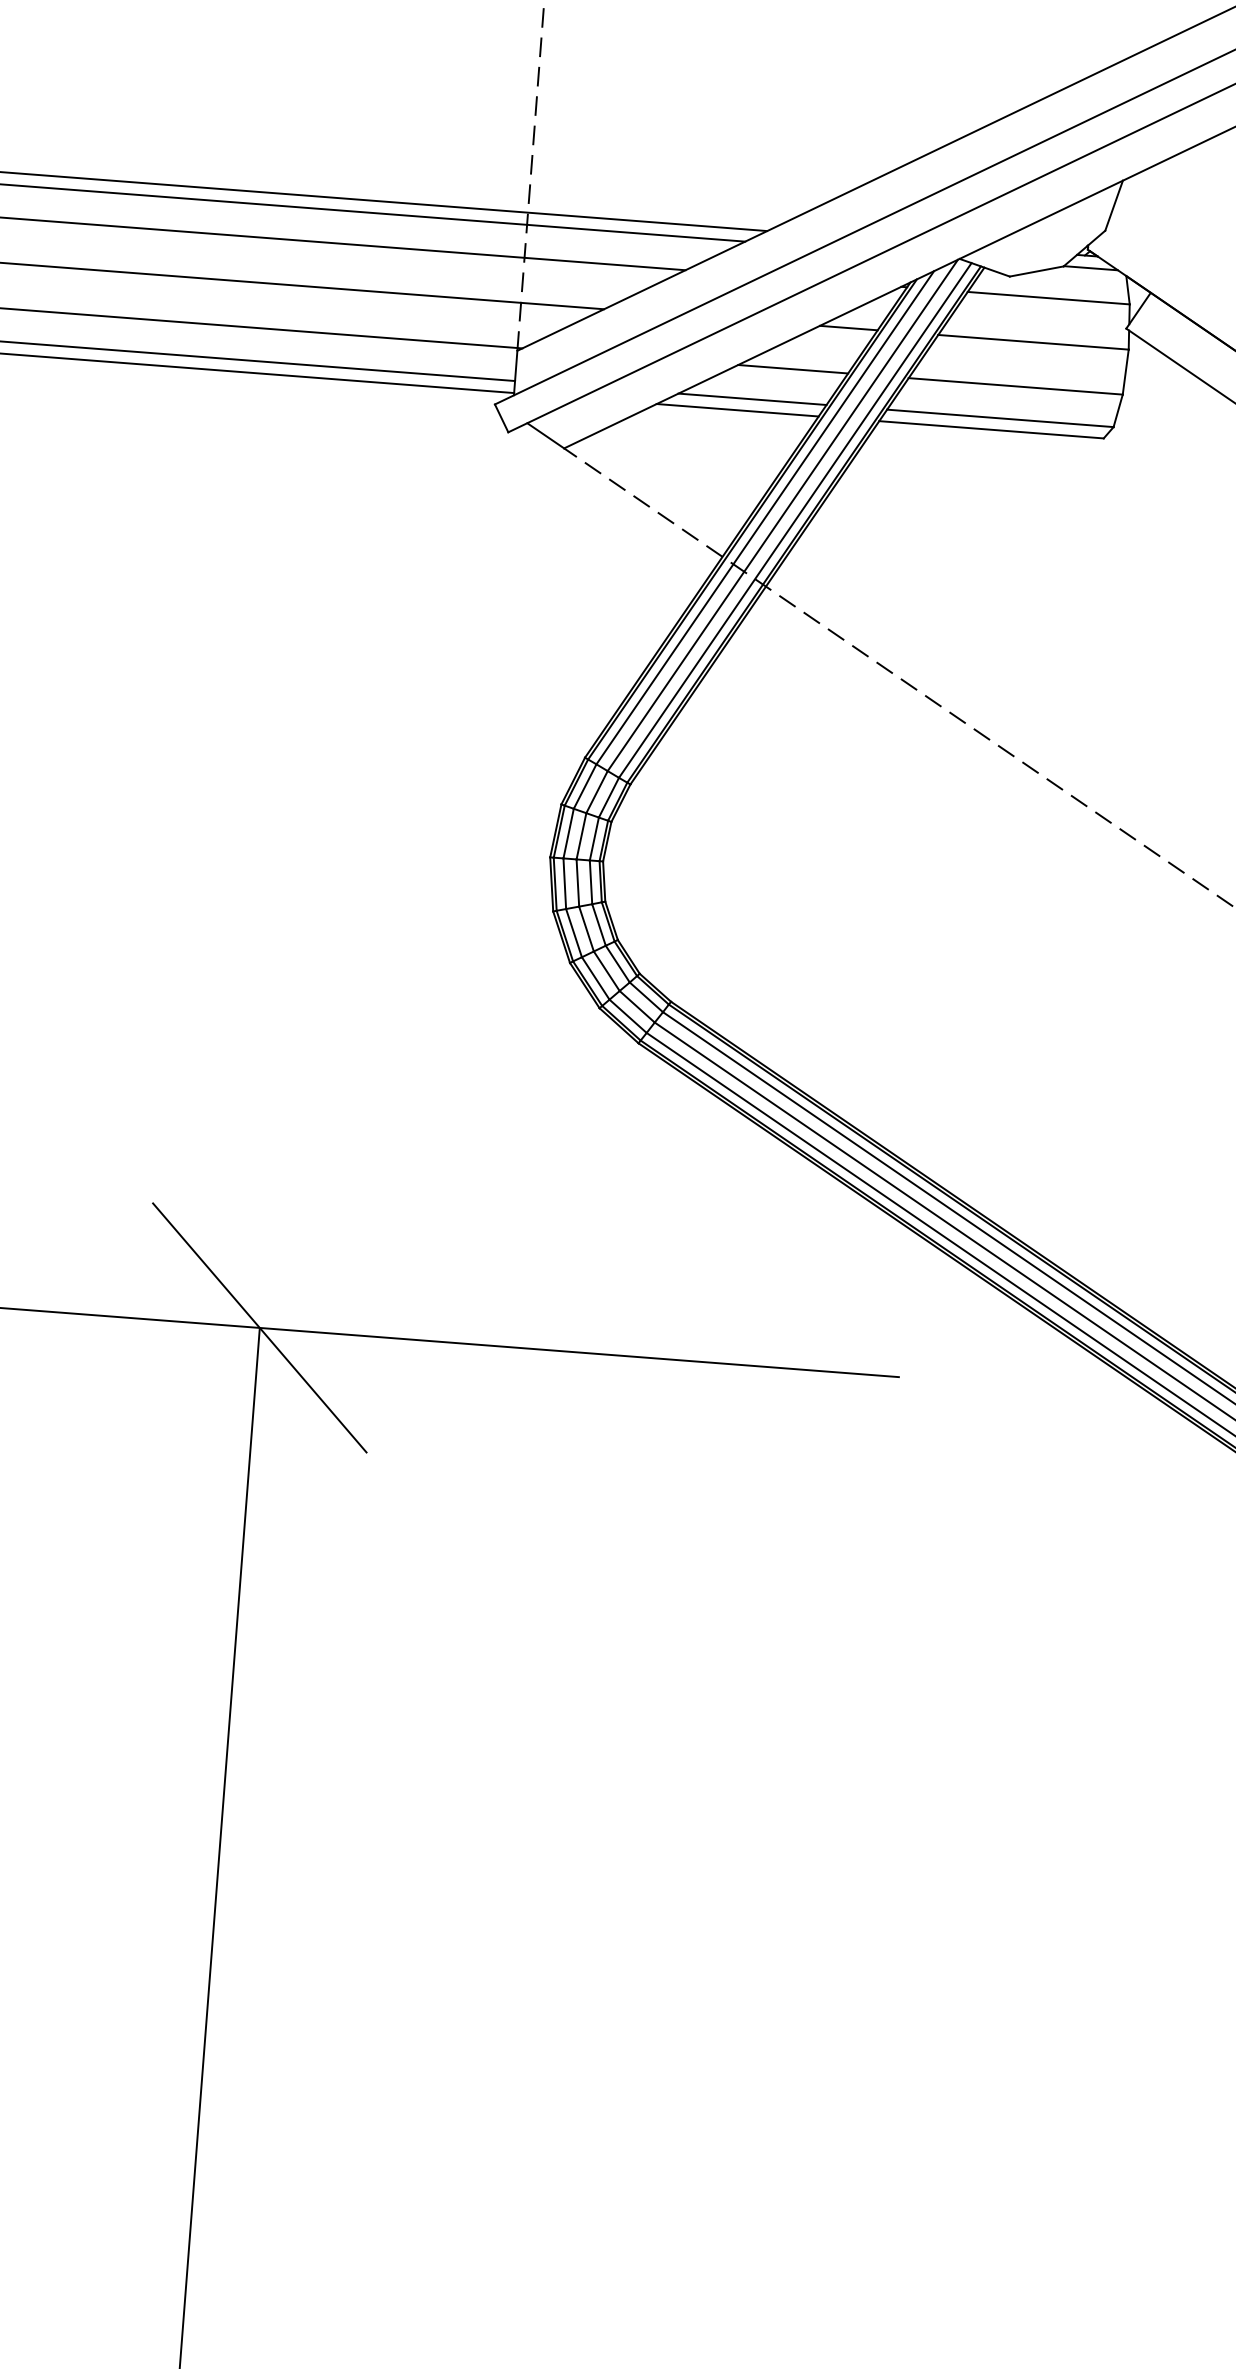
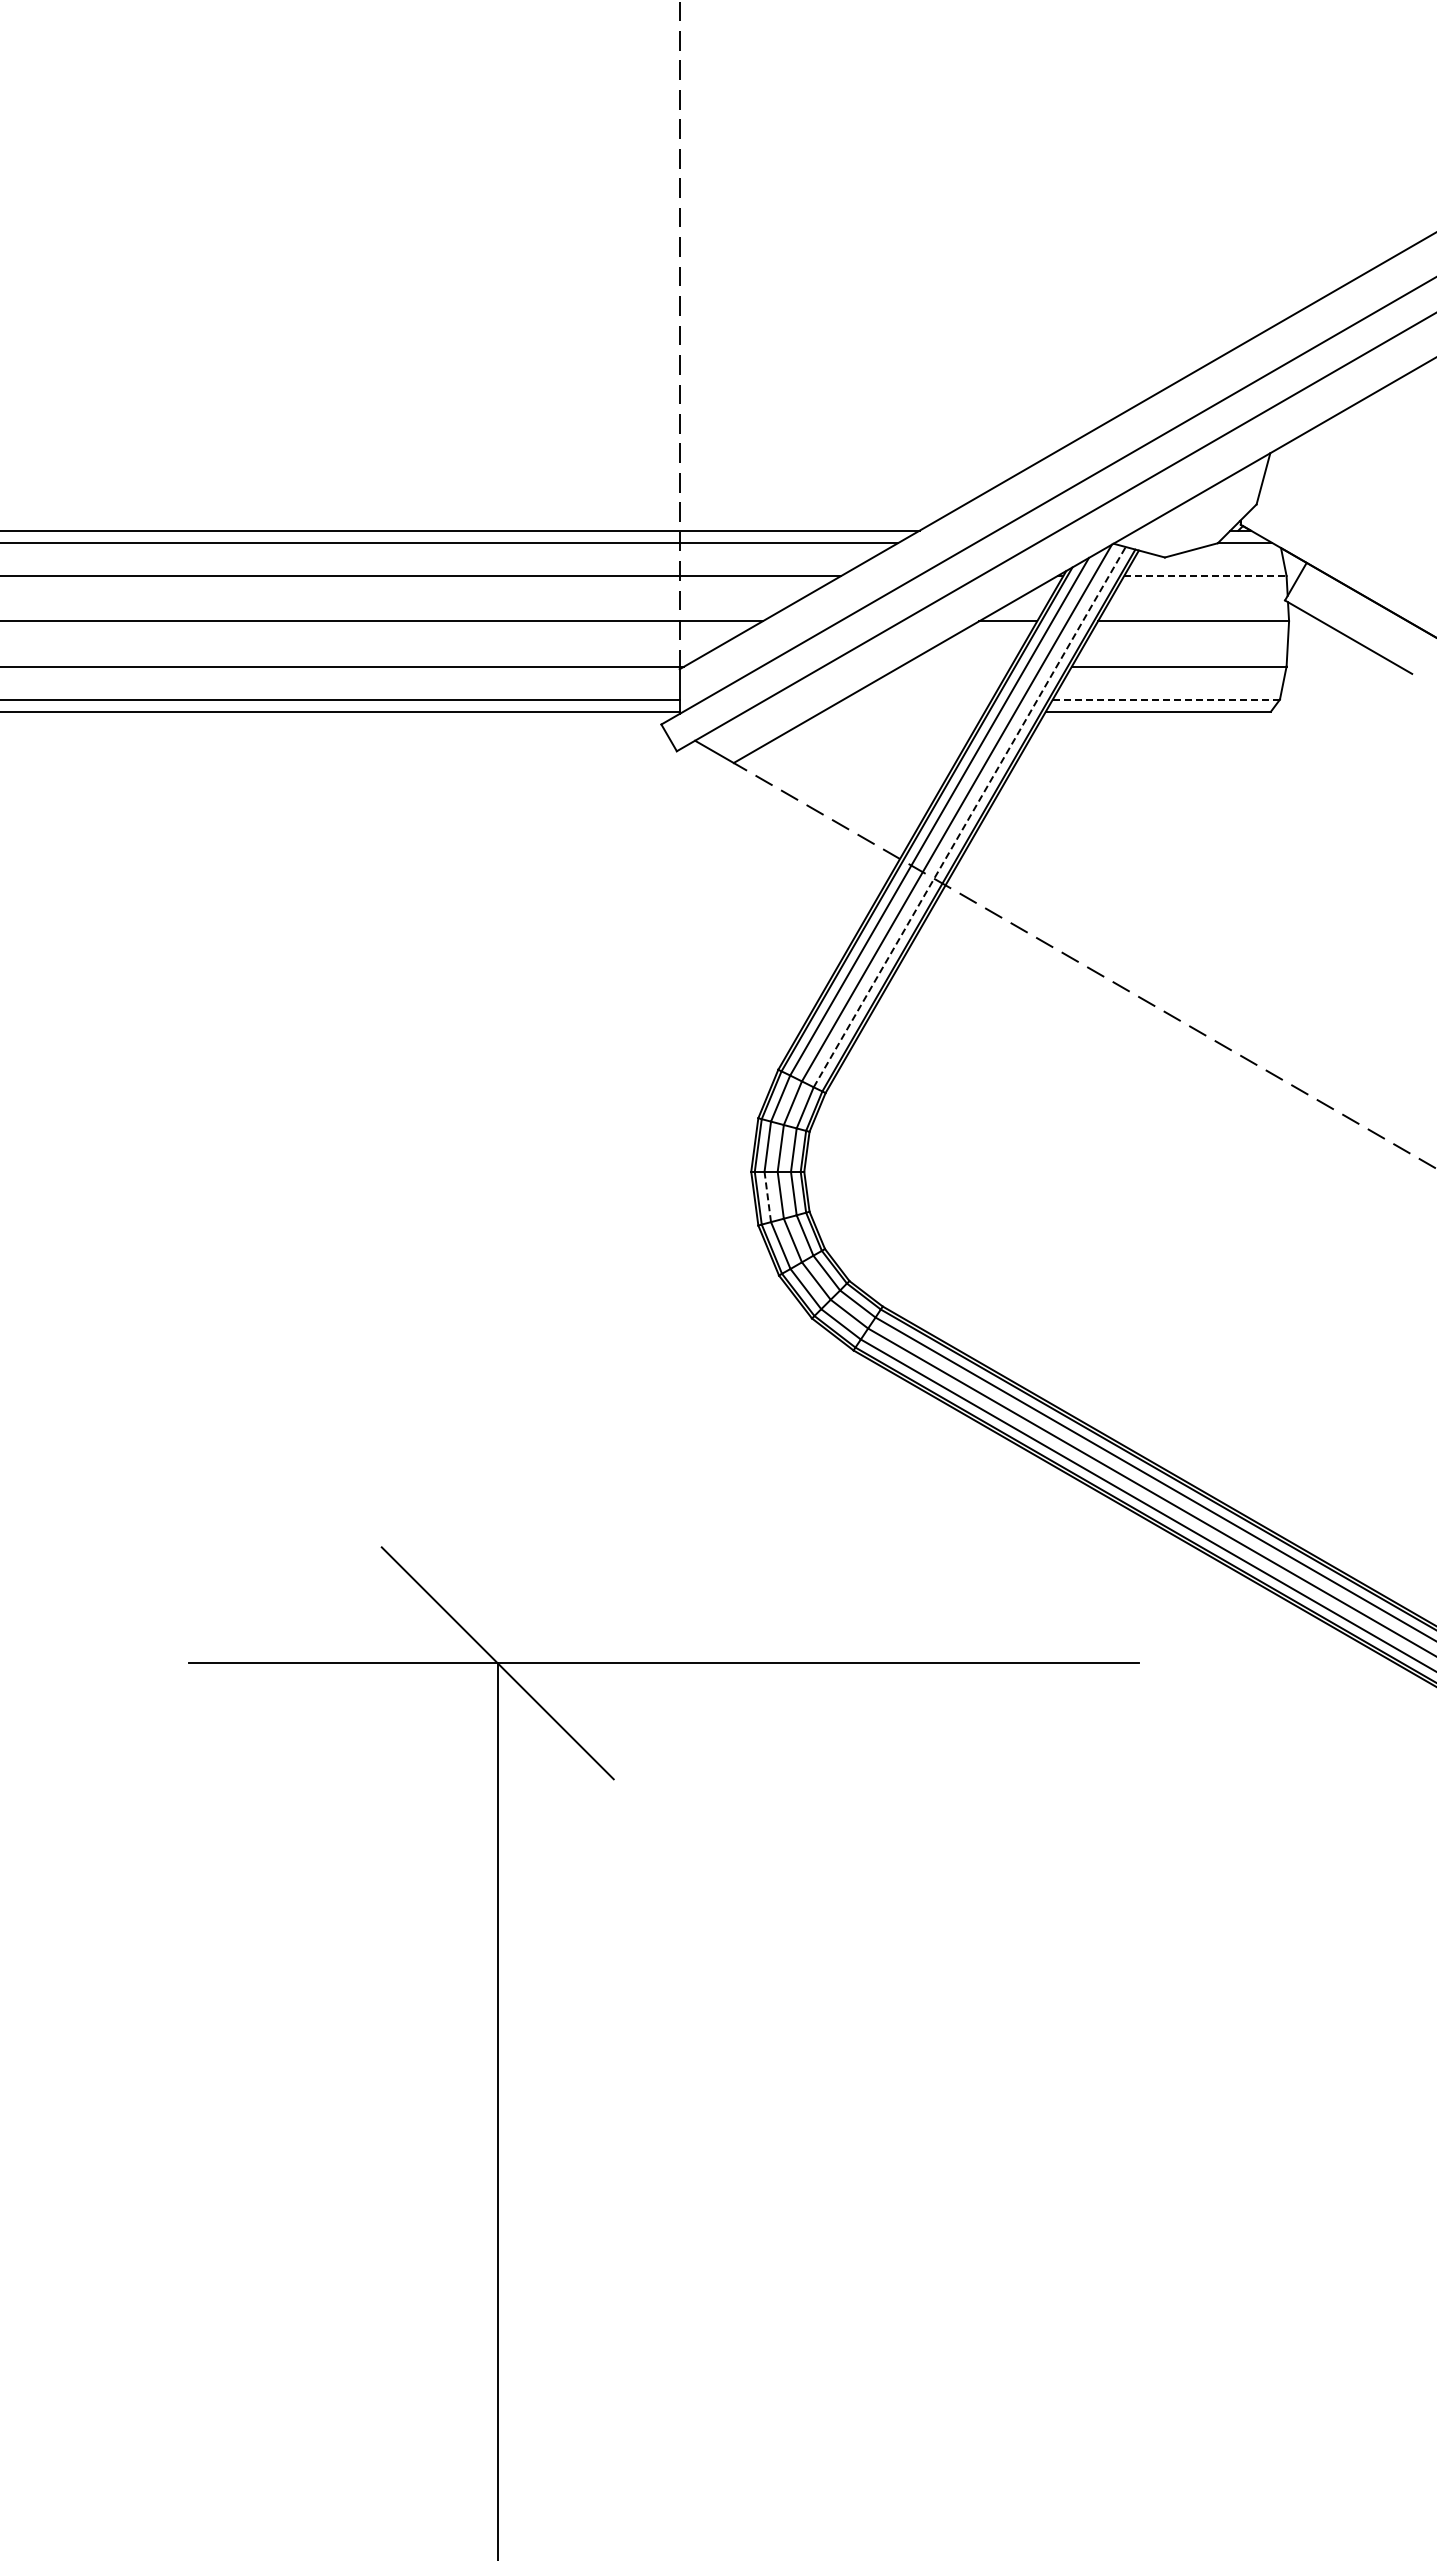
line: (1048, 298) -> (1205, 576), solid -> dashed
line: (792, 369) -> (955, 666), removed
line: (752, 399) -> (917, 699), removed
line: (737, 410) -> (903, 711), removed
line: (1000, 418) -> (1166, 699), solid -> dashed
line: (795, 520) -> (969, 817), solid -> dashed
line: (564, 883) -> (767, 1196), solid -> dashed

